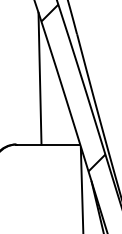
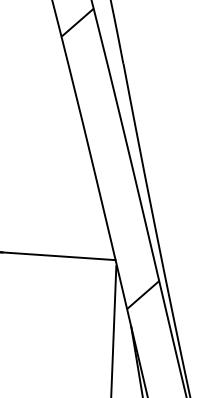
line: (39, 78) -> (51, 137), removed

